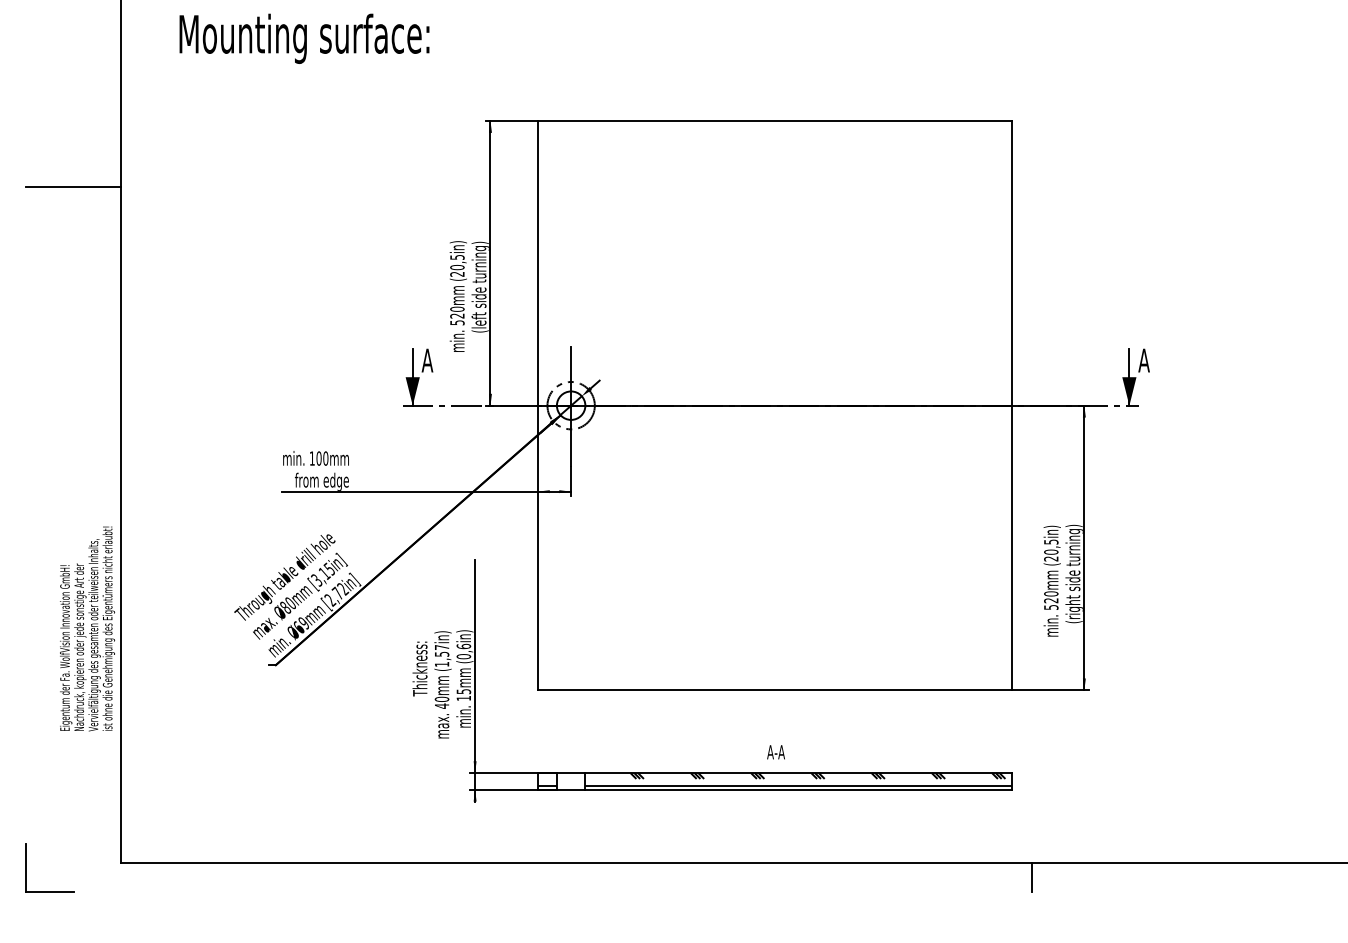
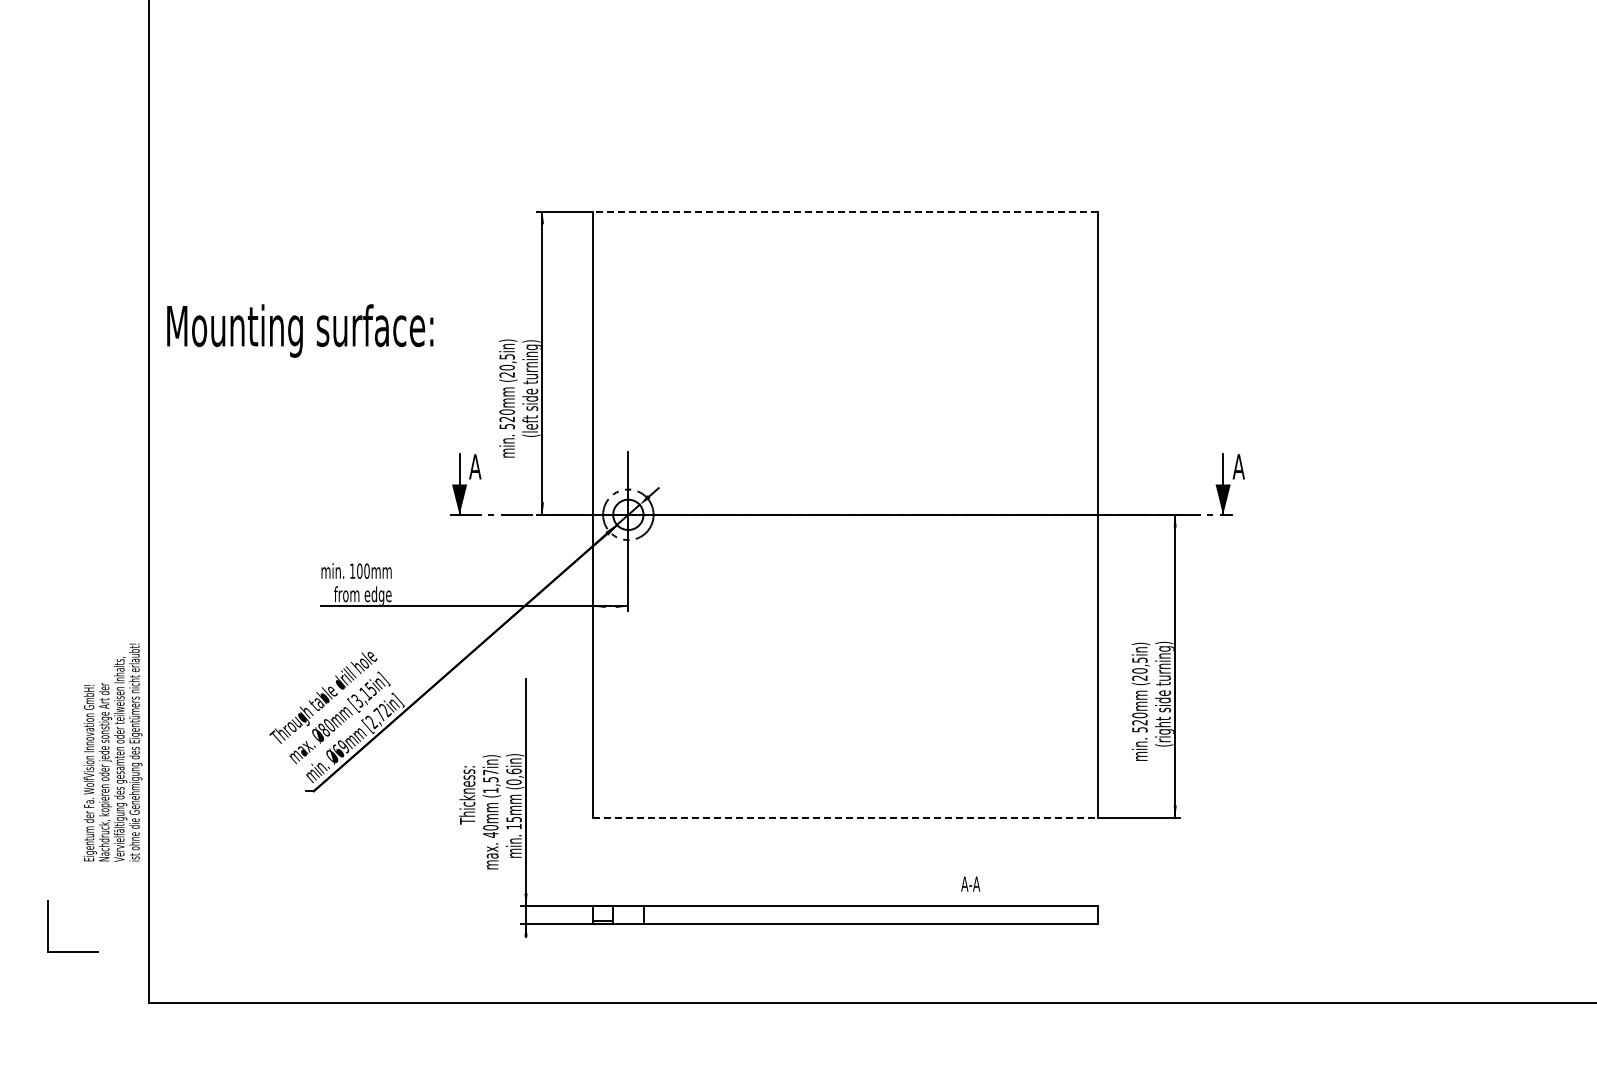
text: (304, 38) -> (300, 330), moved
line: (774, 120) -> (845, 211), solid -> dashed
line: (72, 187) -> (97, 282), removed
line: (774, 690) -> (845, 818), solid -> dashed
text: (775, 751) -> (970, 883), moved
hatch: (798, 779) -> (870, 913), removed
part: (26, 868) -> (48, 926), moved
line: (1032, 877) -> (1119, 1017), removed

